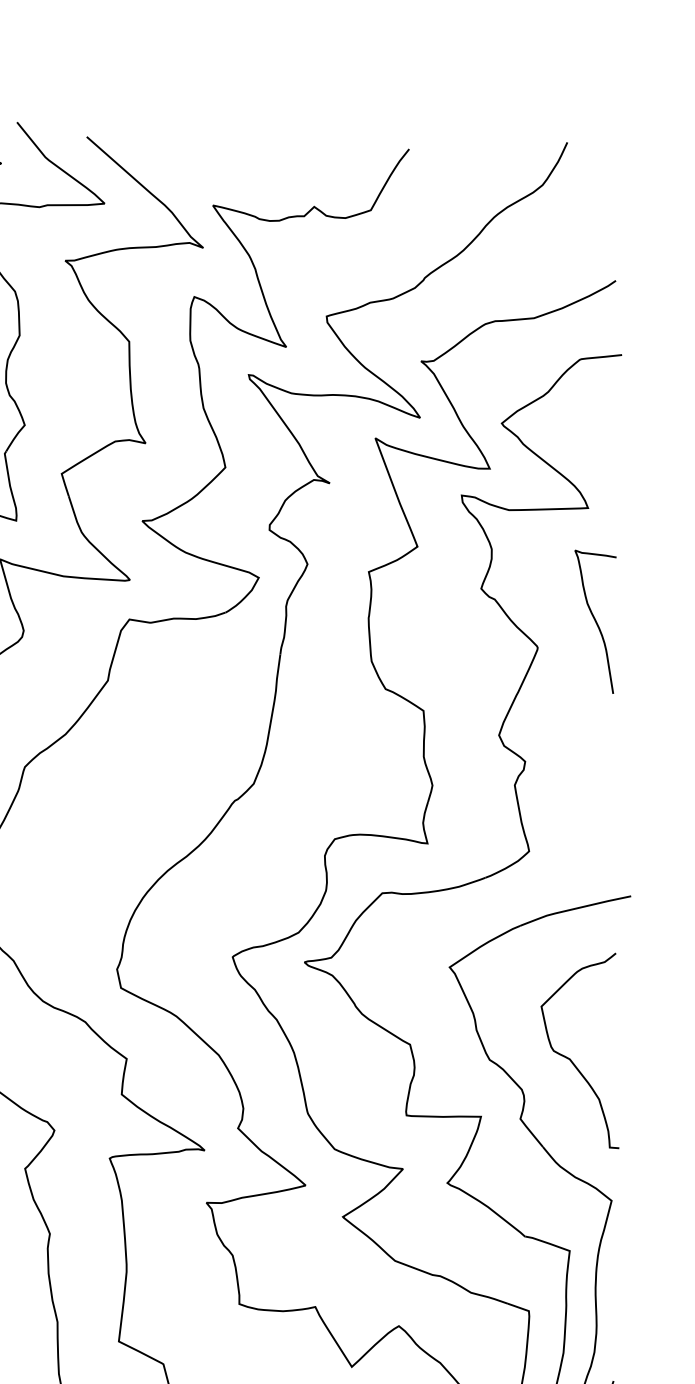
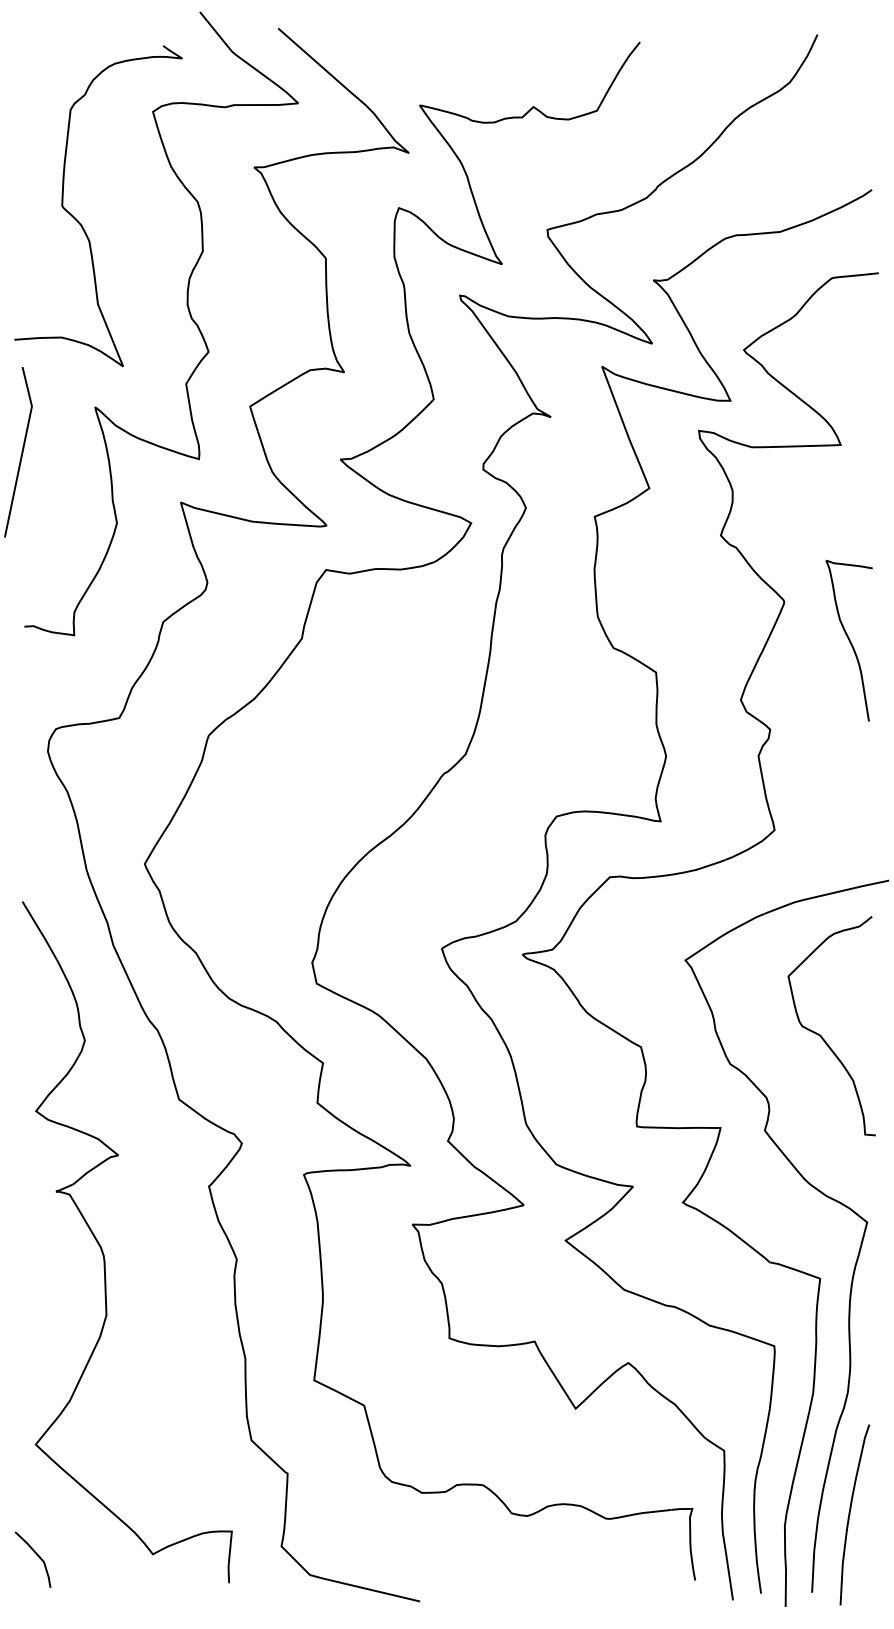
curve: (594, 621) -> (848, 640), moved
curve: (570, 1059) -> (821, 1035), moved

